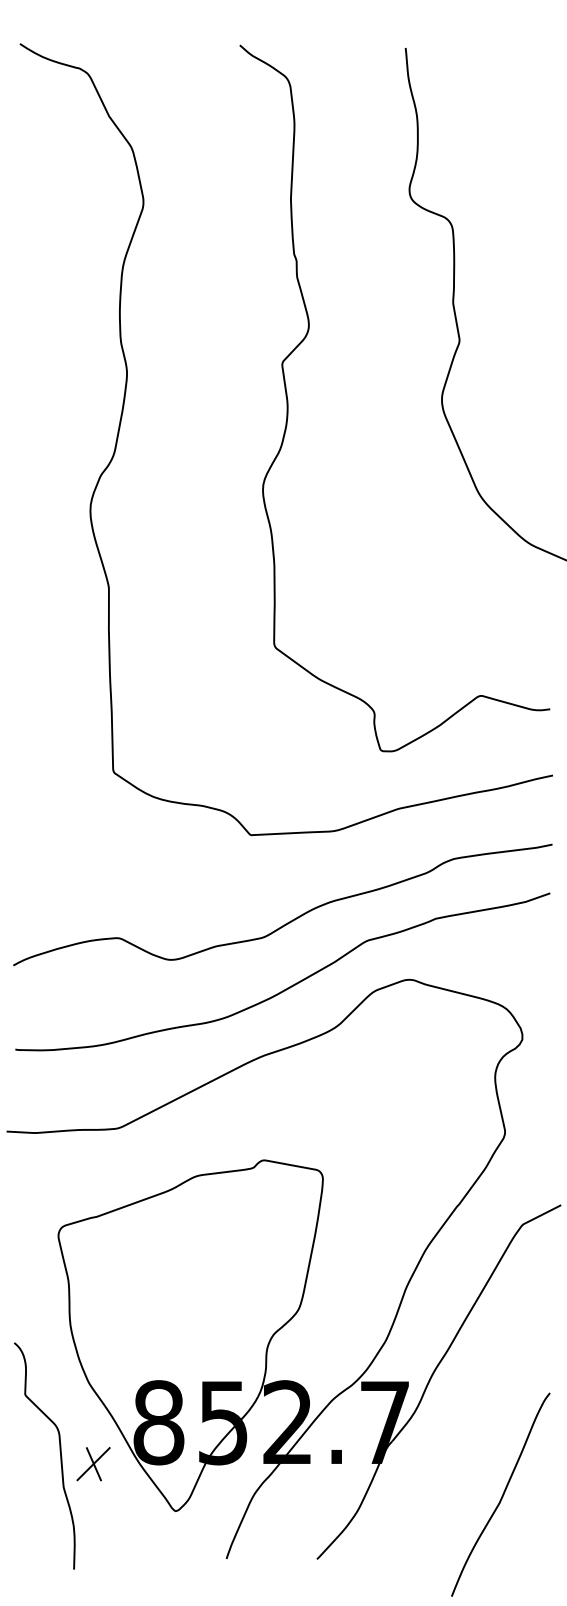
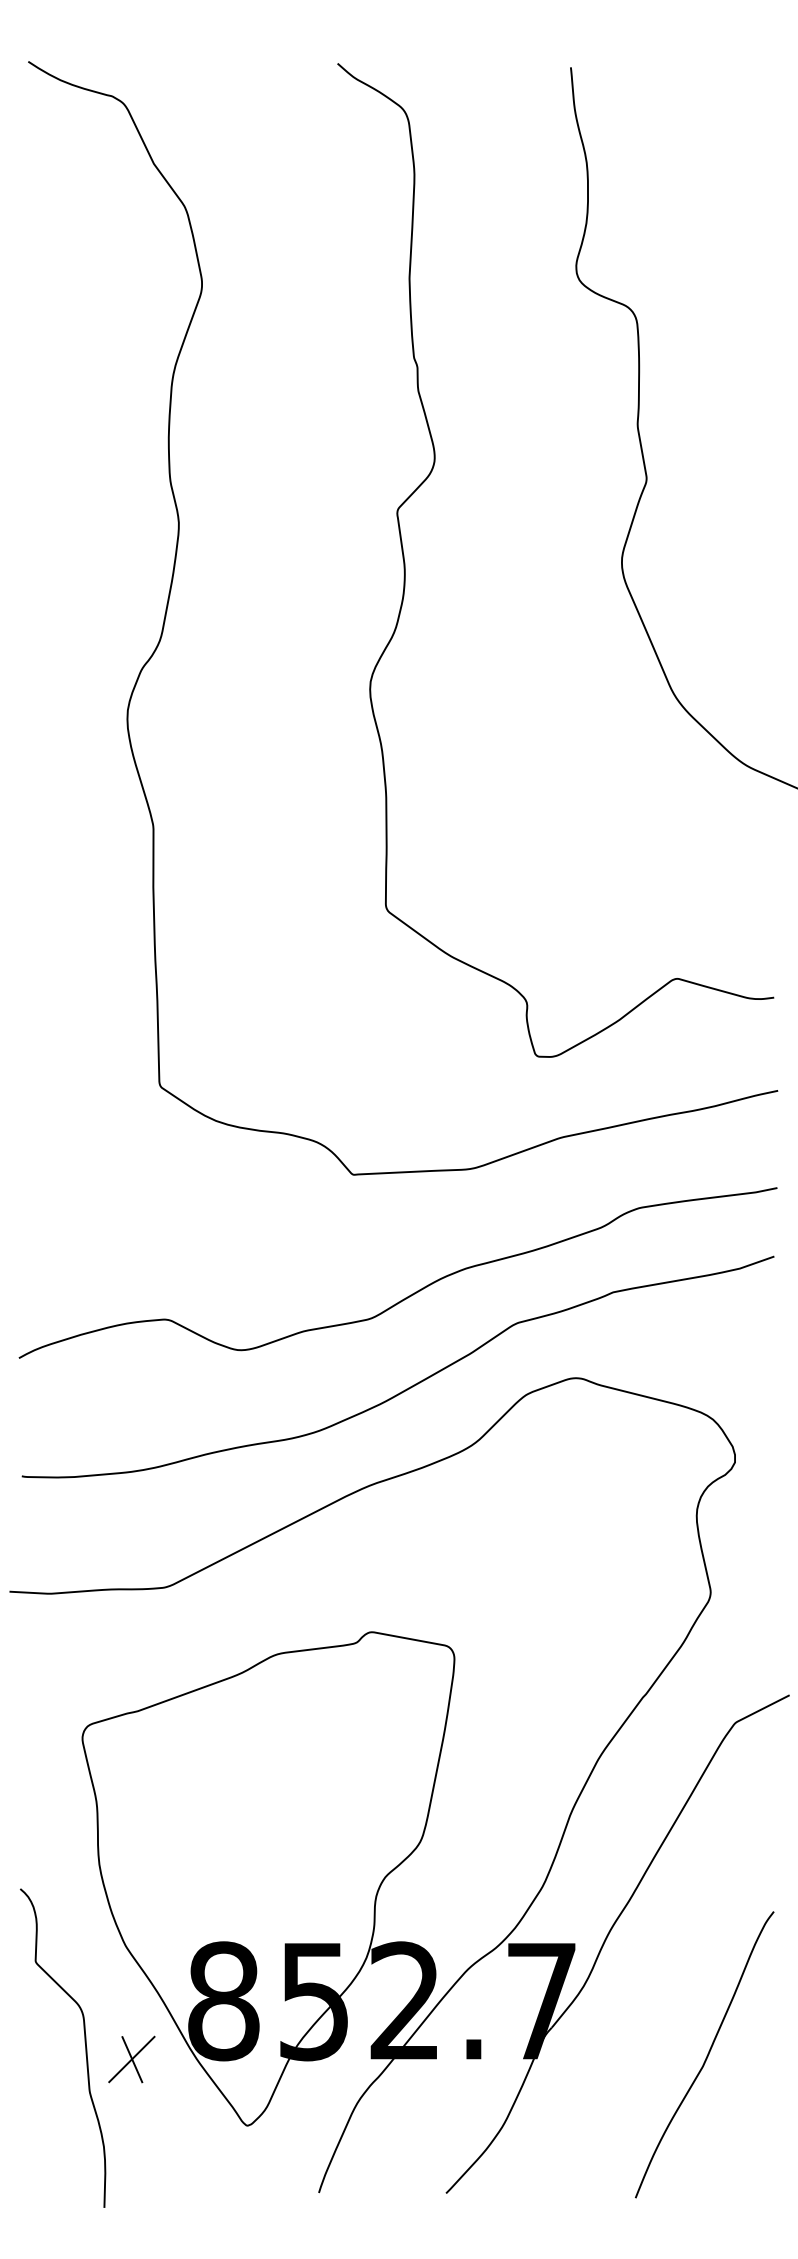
curve: (502, 1494) -> (707, 2054), moved

